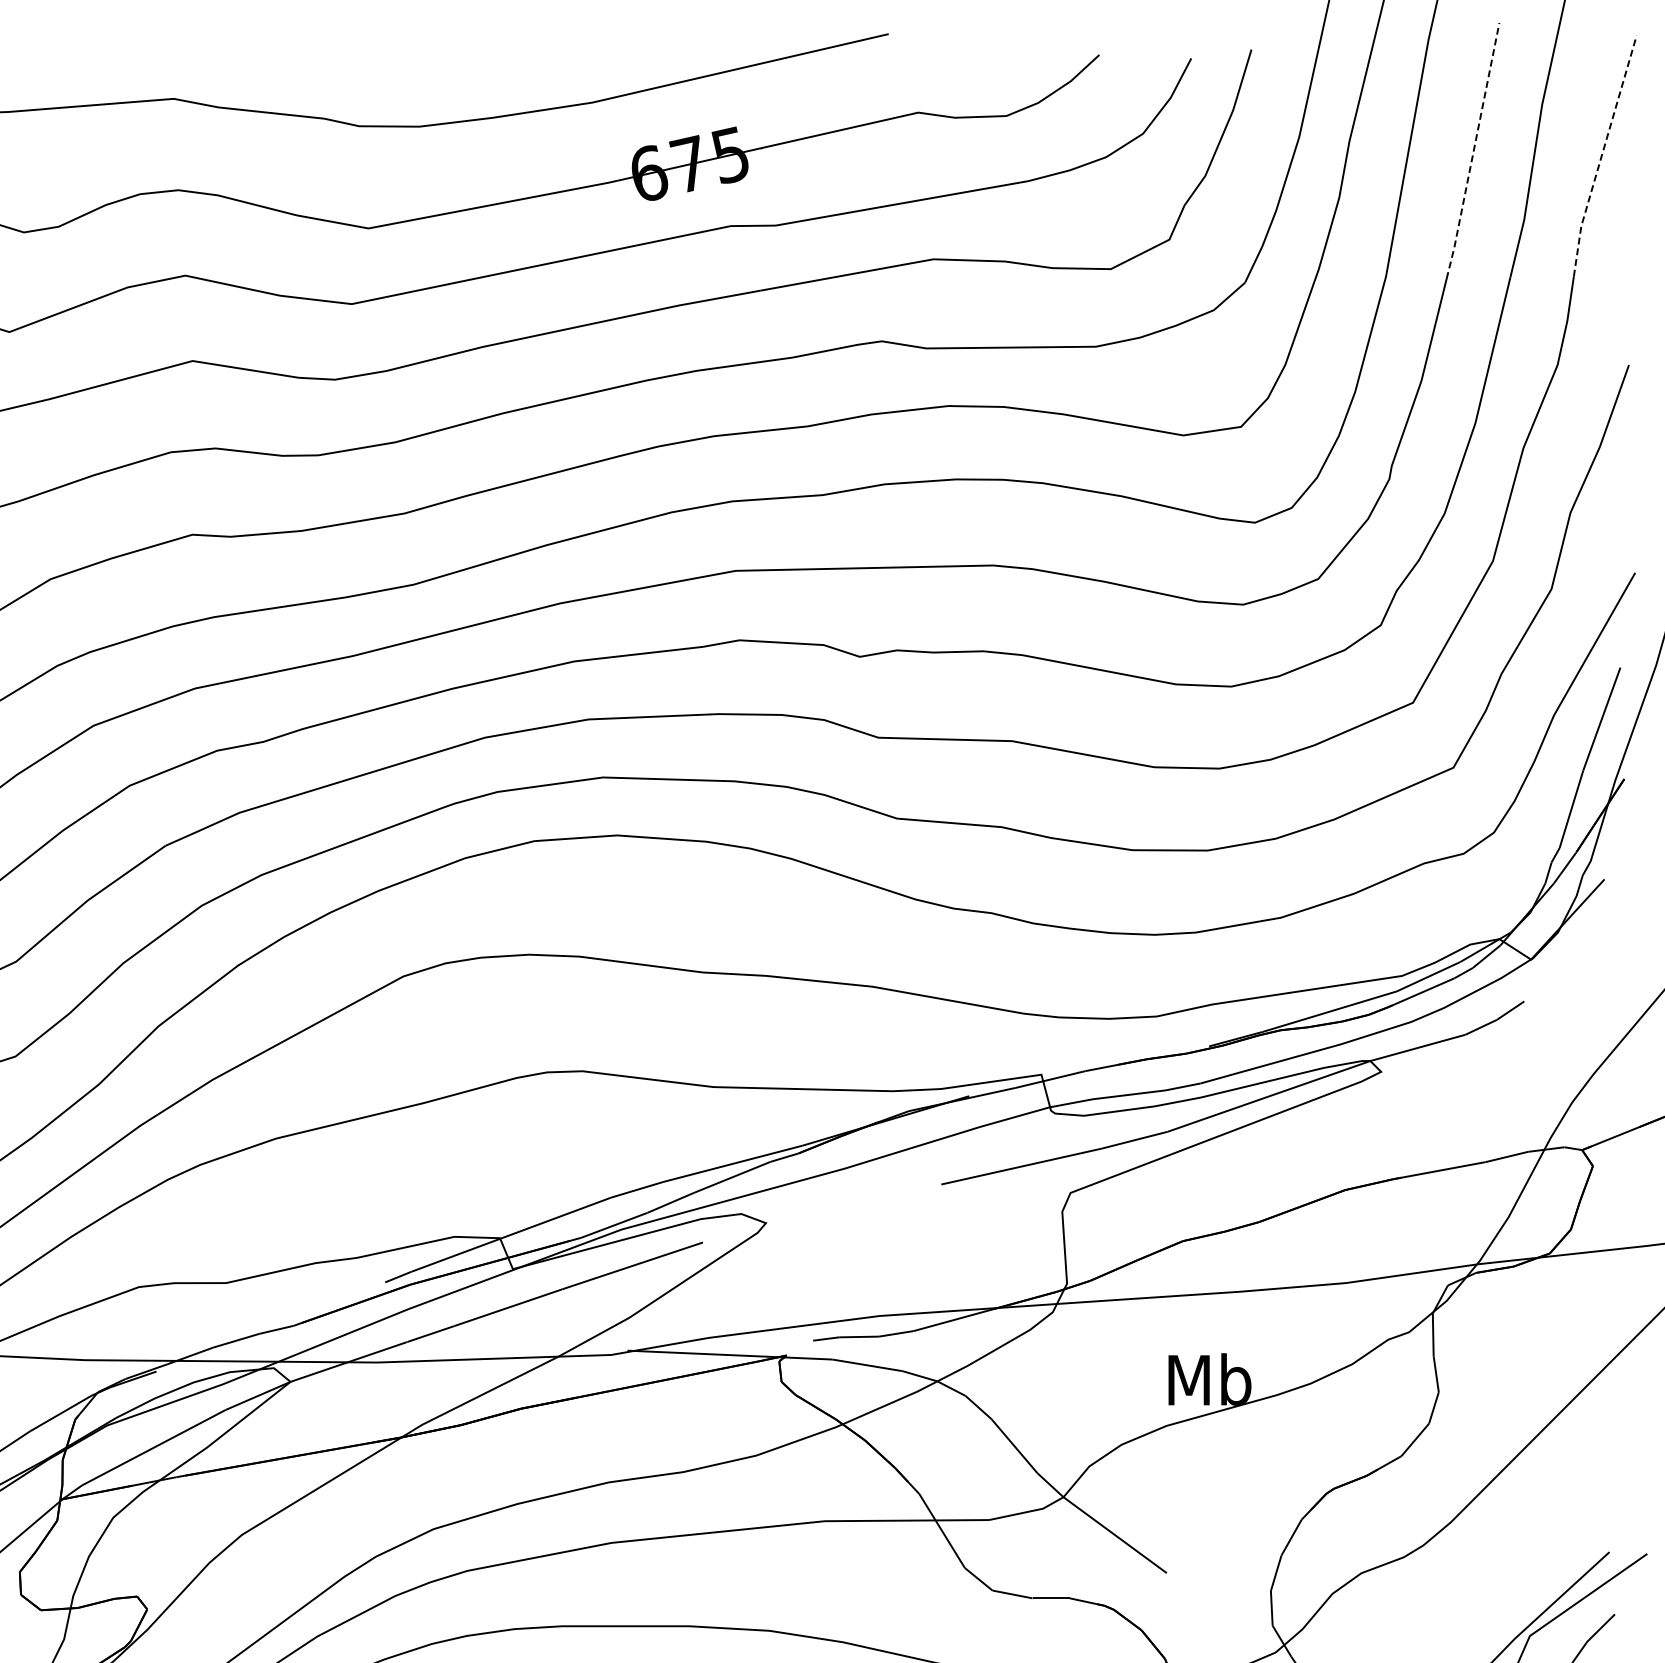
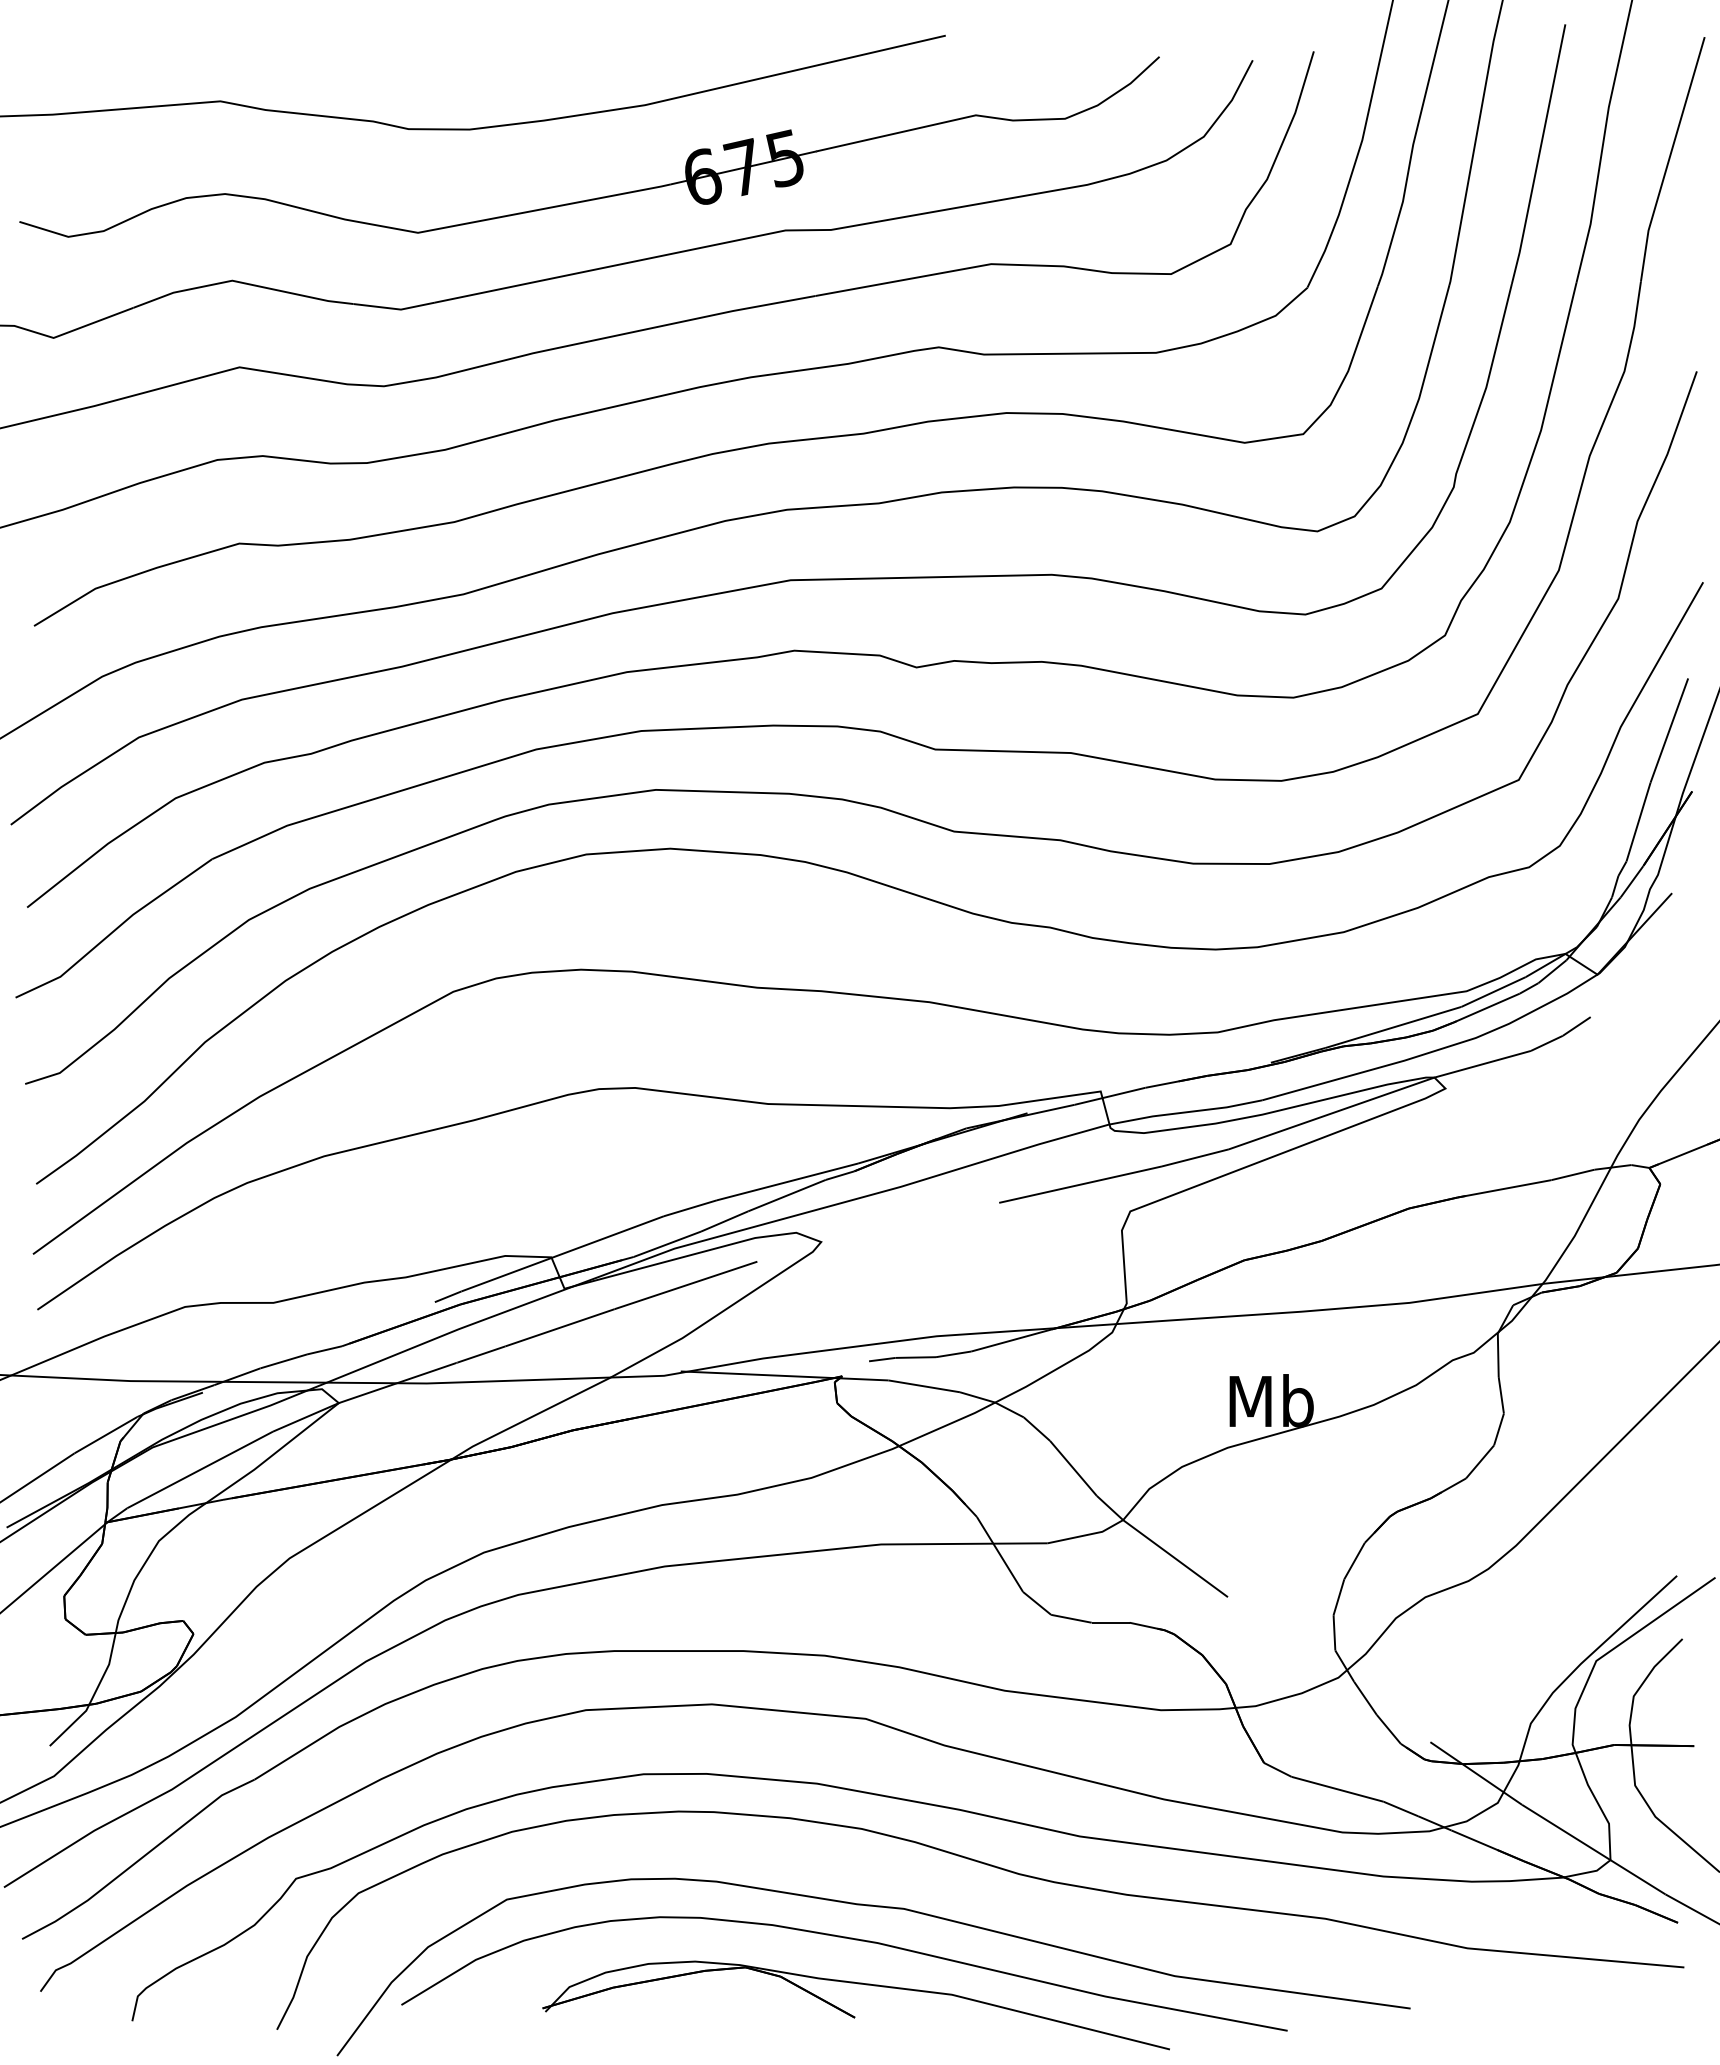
line: (1473, 151) -> (1539, 154), dashed -> solid
line: (1602, 155) -> (1669, 158), dashed -> solid

